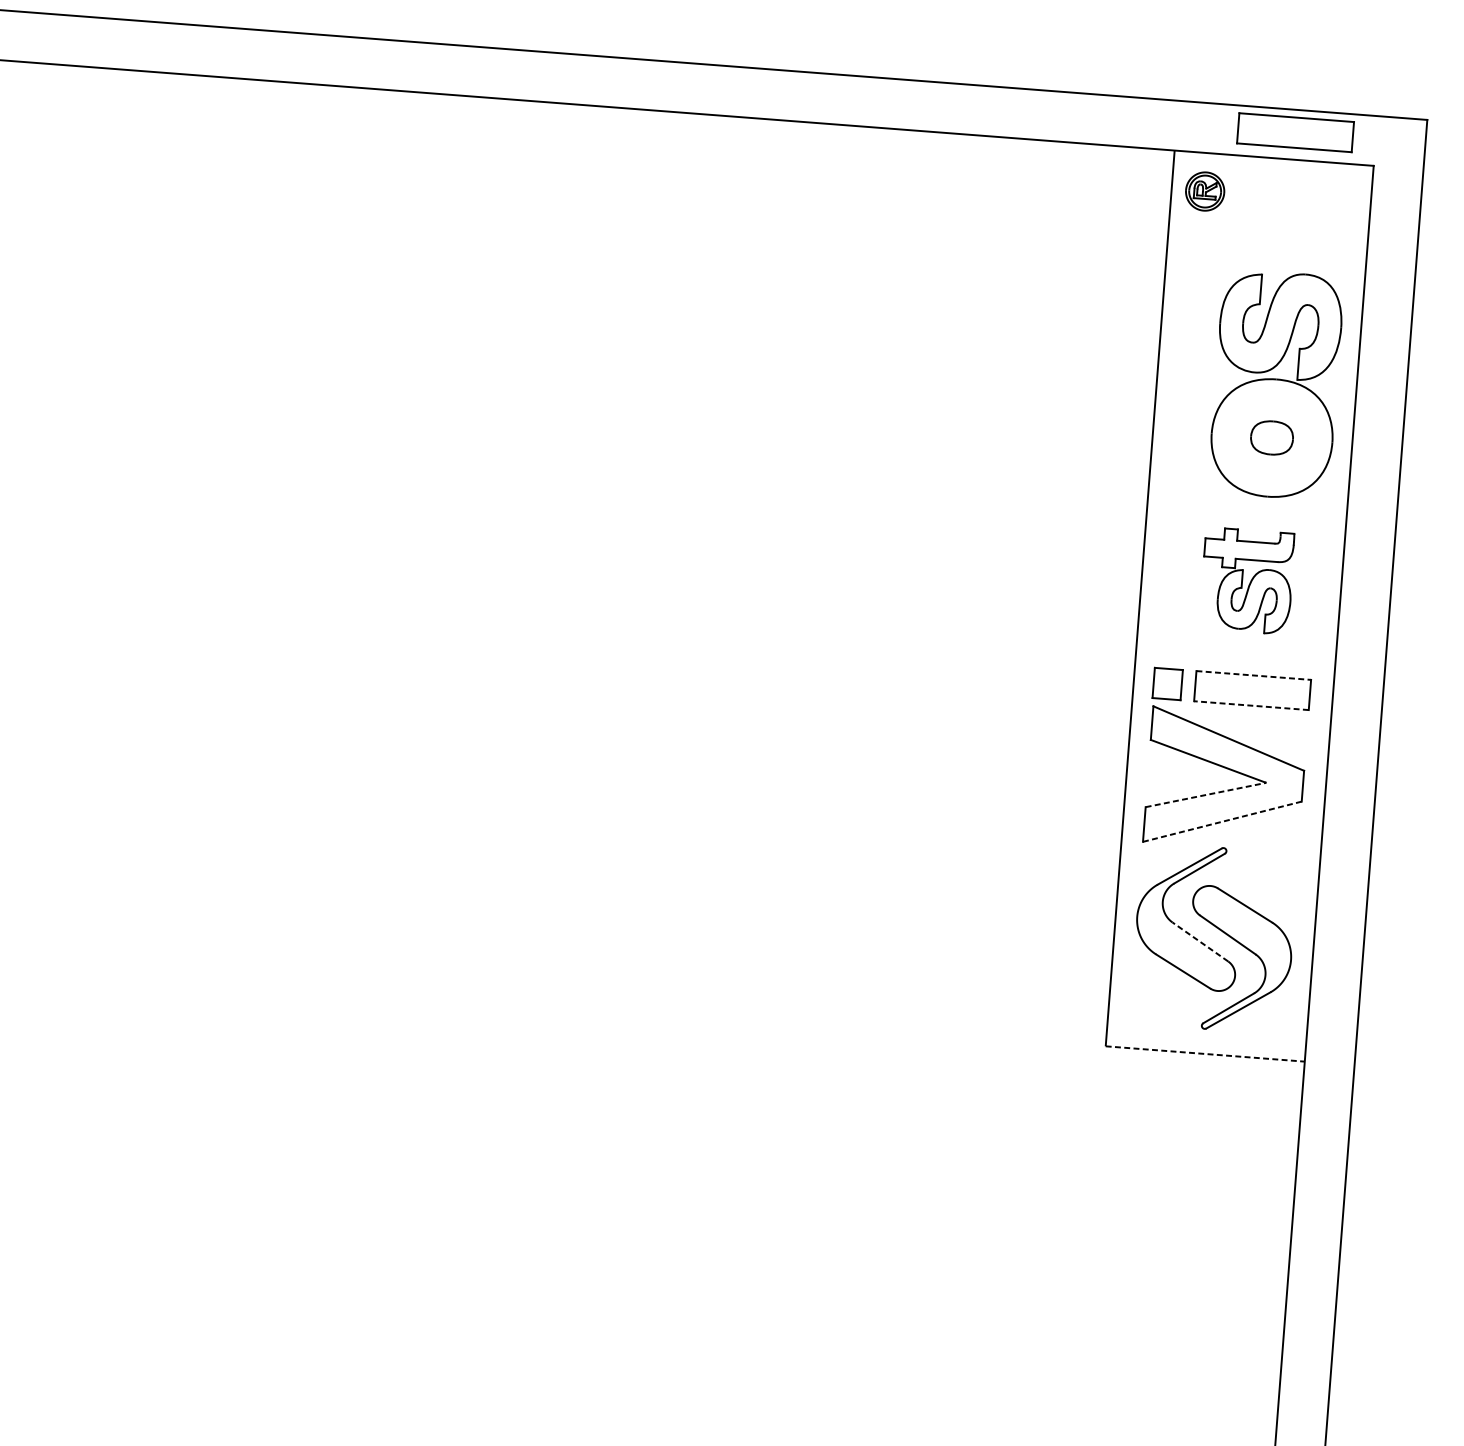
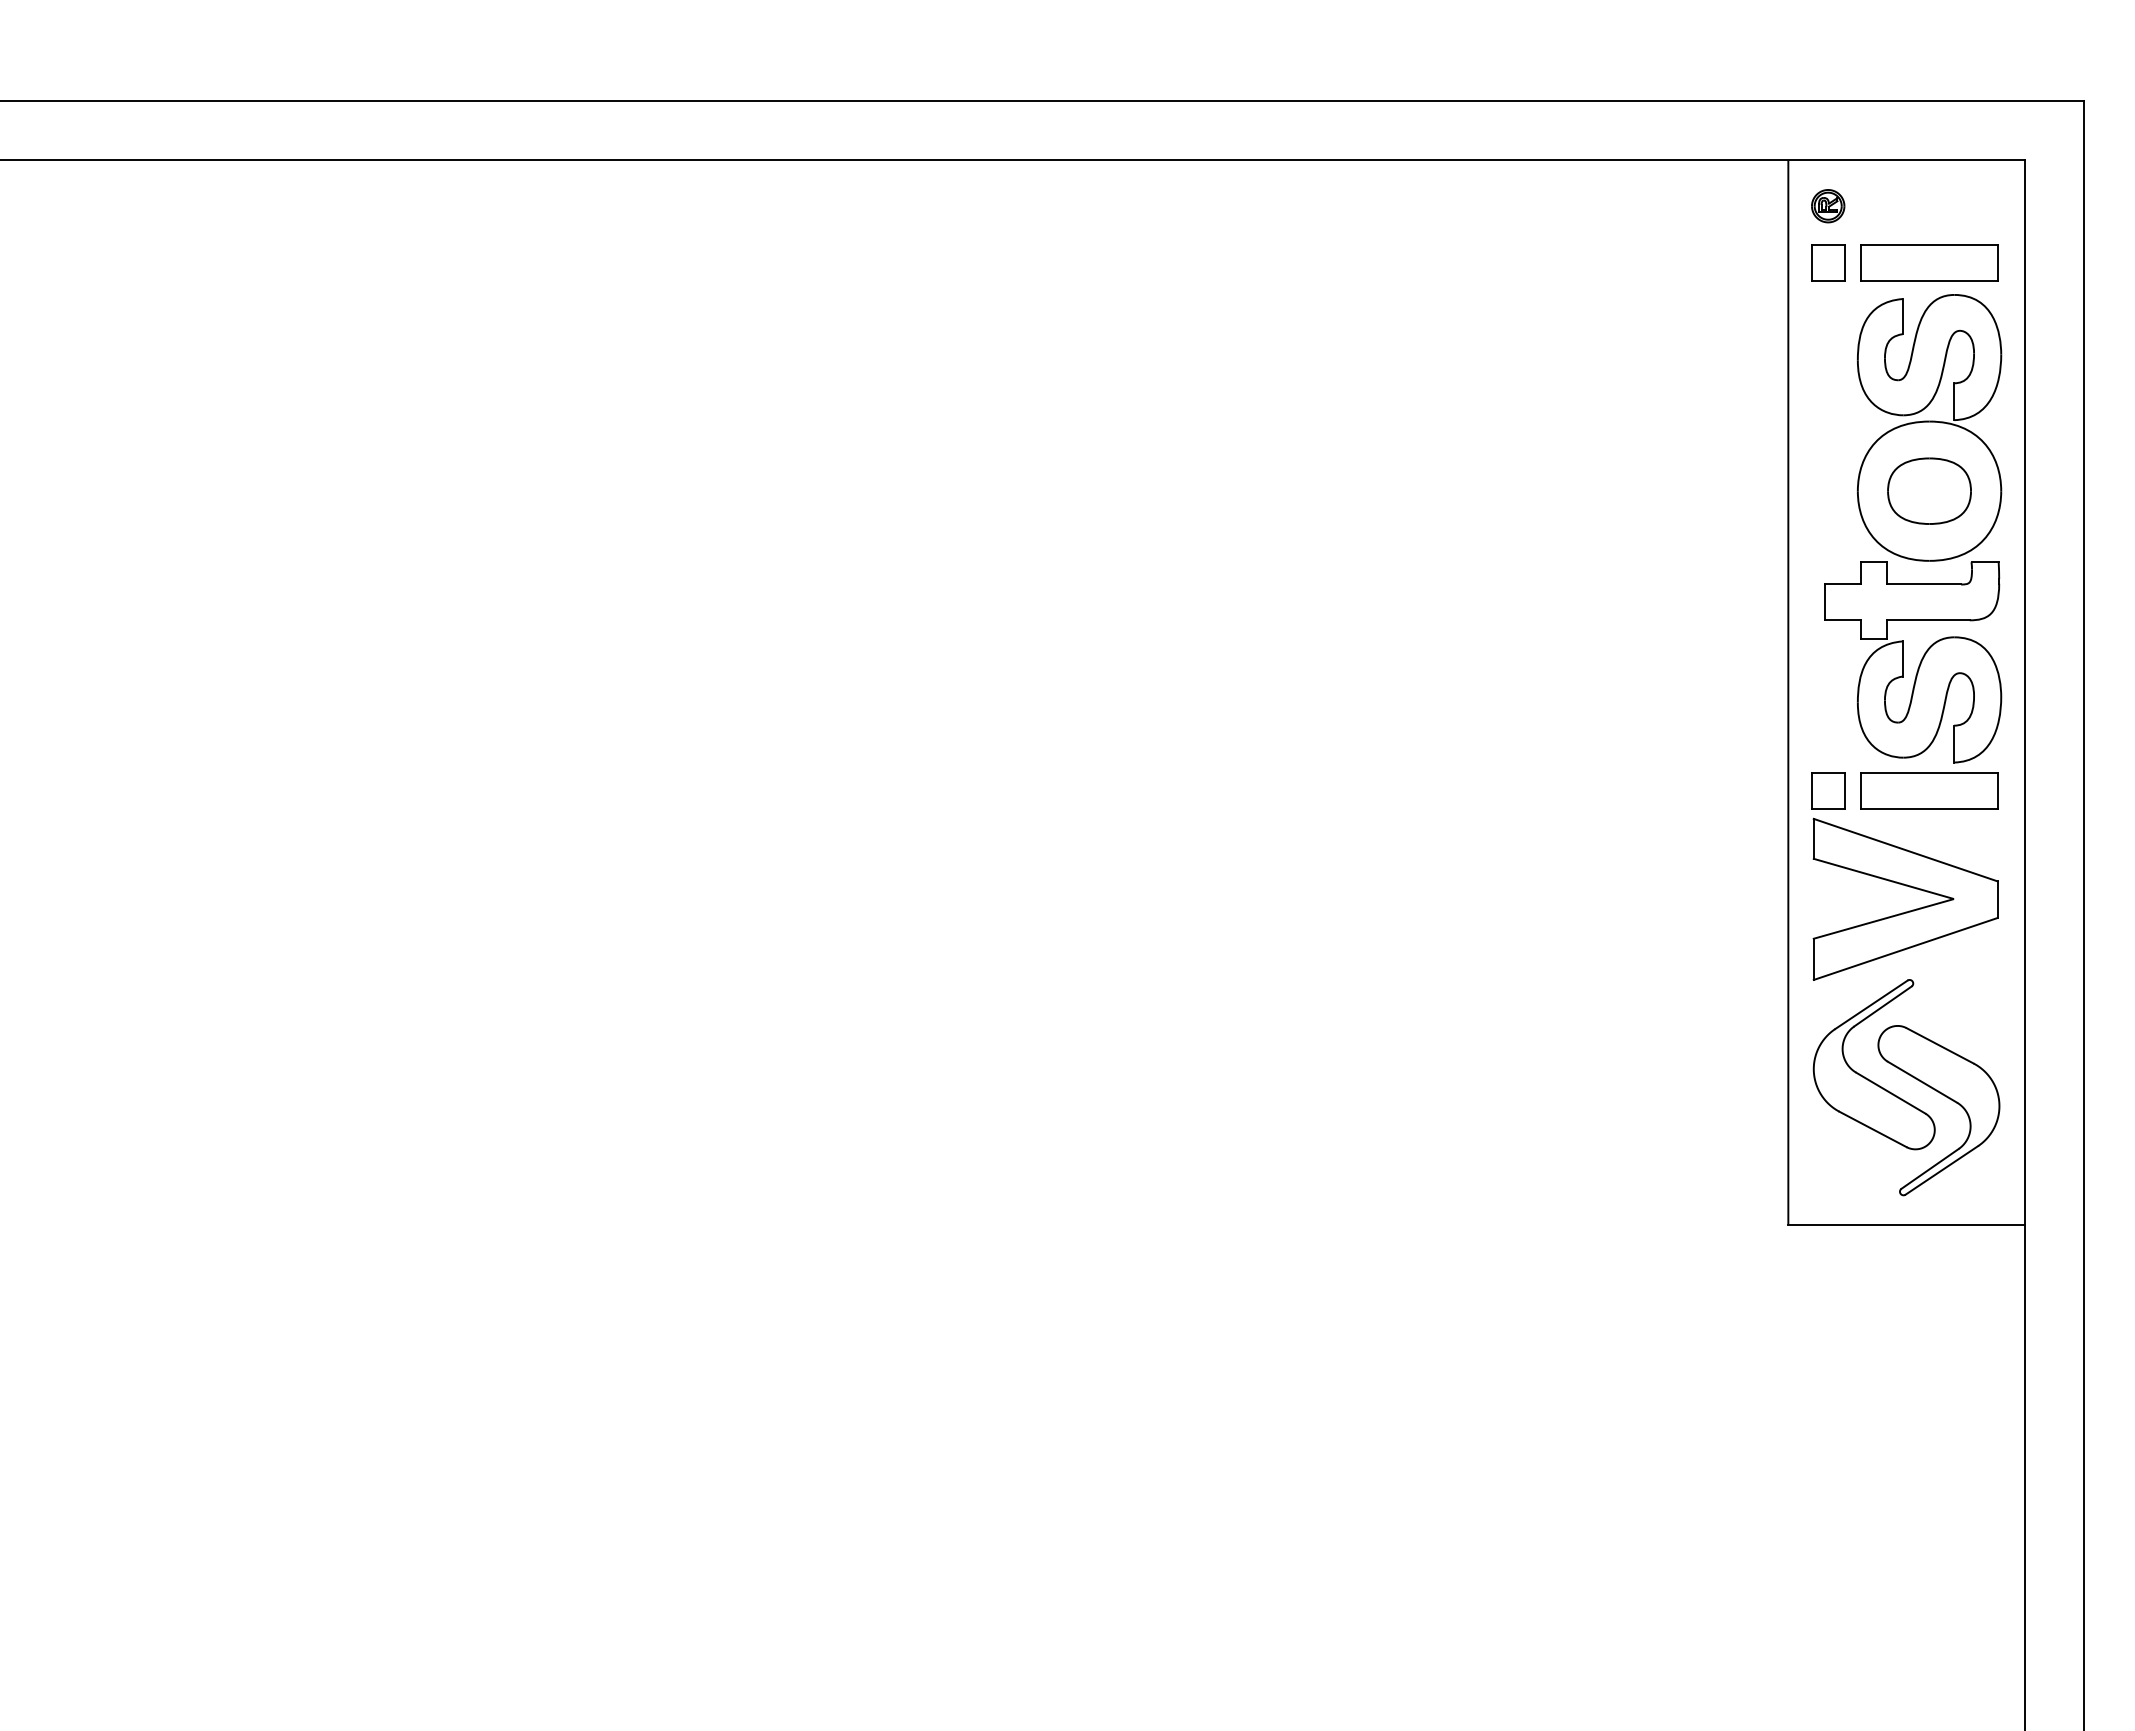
part: (1295, 131) -> (1929, 262), moved
part: (1205, 191) -> (1828, 206), size x0.71
part: (1201, 239) -> (1828, 262), added
part: (1272, 437) -> (1929, 490), size x1.67
part: (1247, 581) -> (1913, 662), size x1.67
line: (1254, 675) -> (1930, 773), dashed -> solid
line: (1251, 705) -> (1929, 809), dashed -> solid
line: (1205, 794) -> (1883, 918), dashed -> solid
line: (1222, 822) -> (1905, 949), dashed -> solid
line: (1200, 941) -> (1890, 1092), dashed -> solid
line: (1206, 1053) -> (1907, 1224), dashed -> solid

